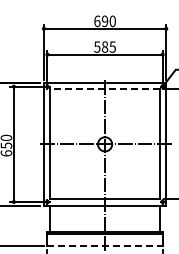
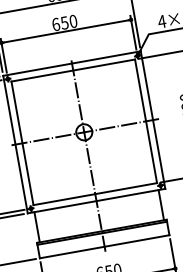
text: (104, 46) -> (64, 22), 585 -> 650
line: (105, 89) -> (73, 70), dashed -> solid
line: (105, 246) -> (105, 247), dashed -> solid

